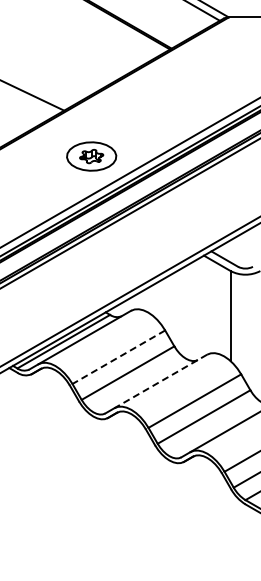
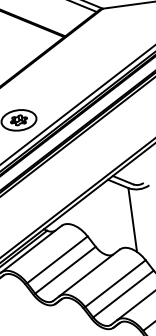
line: (118, 357) -> (57, 260), dashed -> solid
line: (160, 381) -> (89, 273), dashed -> solid

